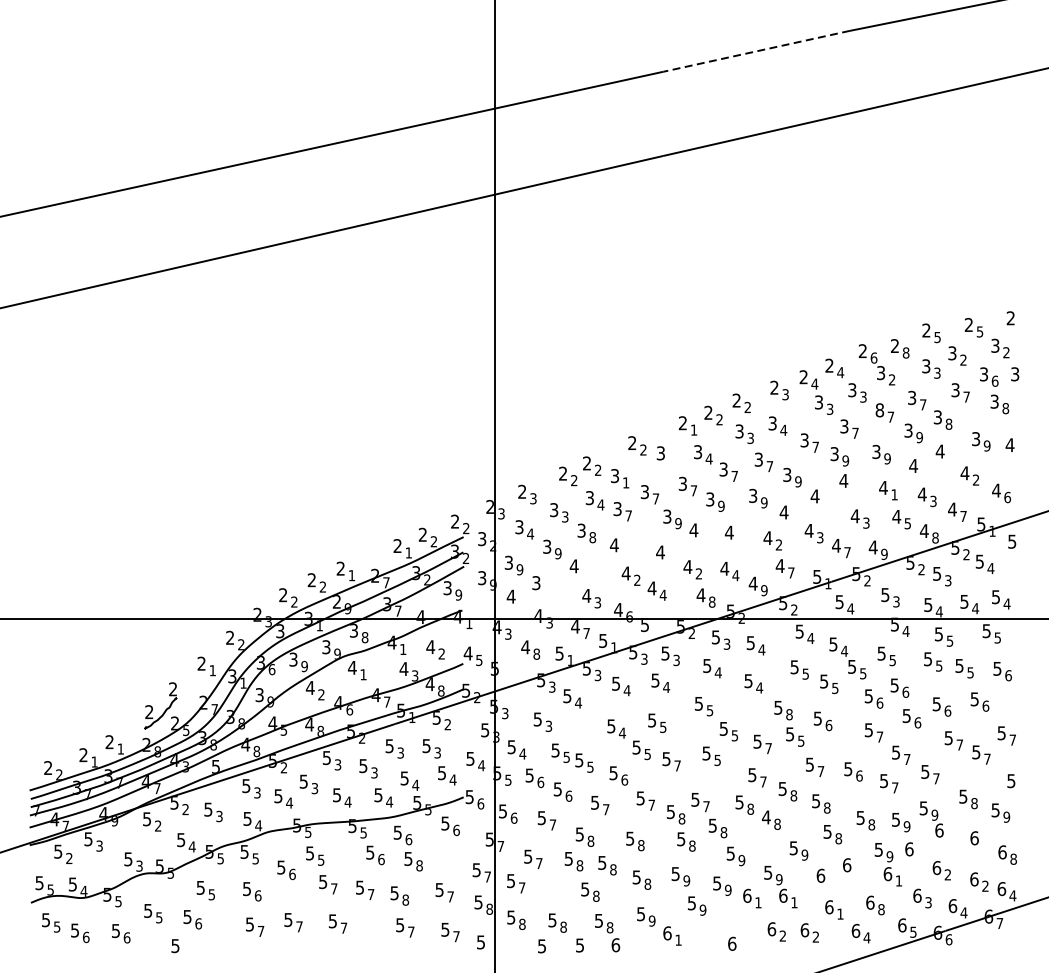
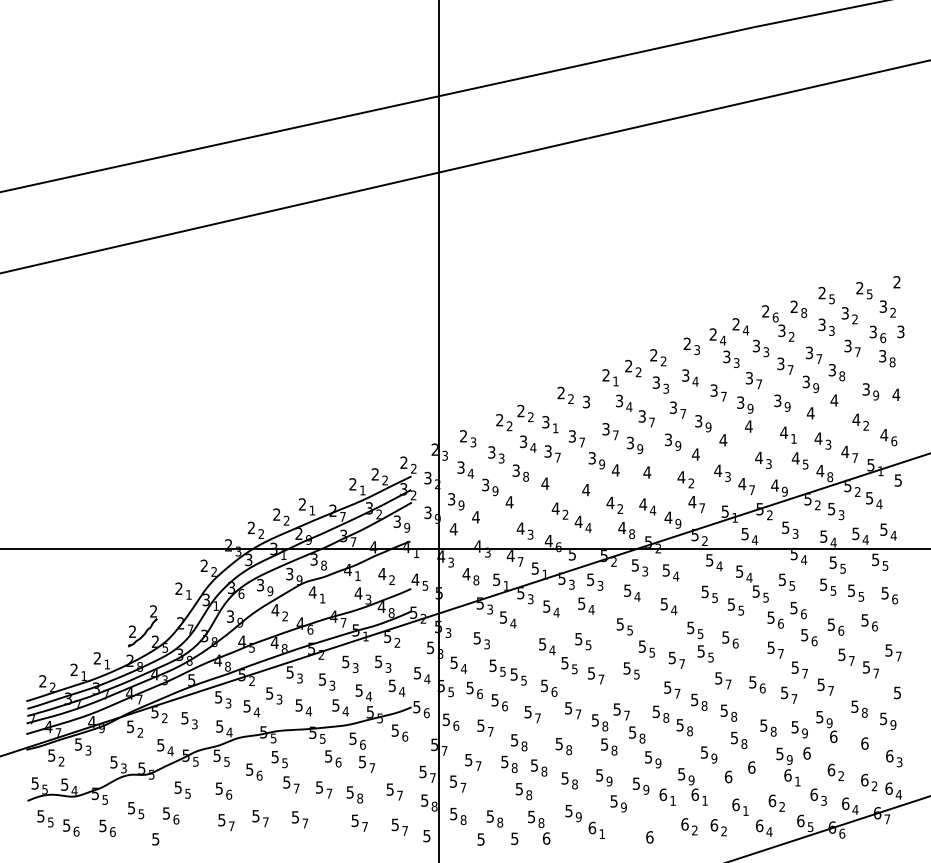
line: (756, 51) -> (671, 45), dashed -> solid
text: (879, 409) -> (780, 363), 8 -> 3
text: (535, 583) -> (475, 517), 3 -> 4
text: (789, 714) -> (700, 633), 8 -> 5
text: (766, 817) -> (680, 725), 4 -> 5
text: (1013, 859) -> (899, 762), 8 -> 3
text: (419, 866) -> (372, 768), 8 -> 7
text: (881, 909) -> (782, 806), 8 -> 2

